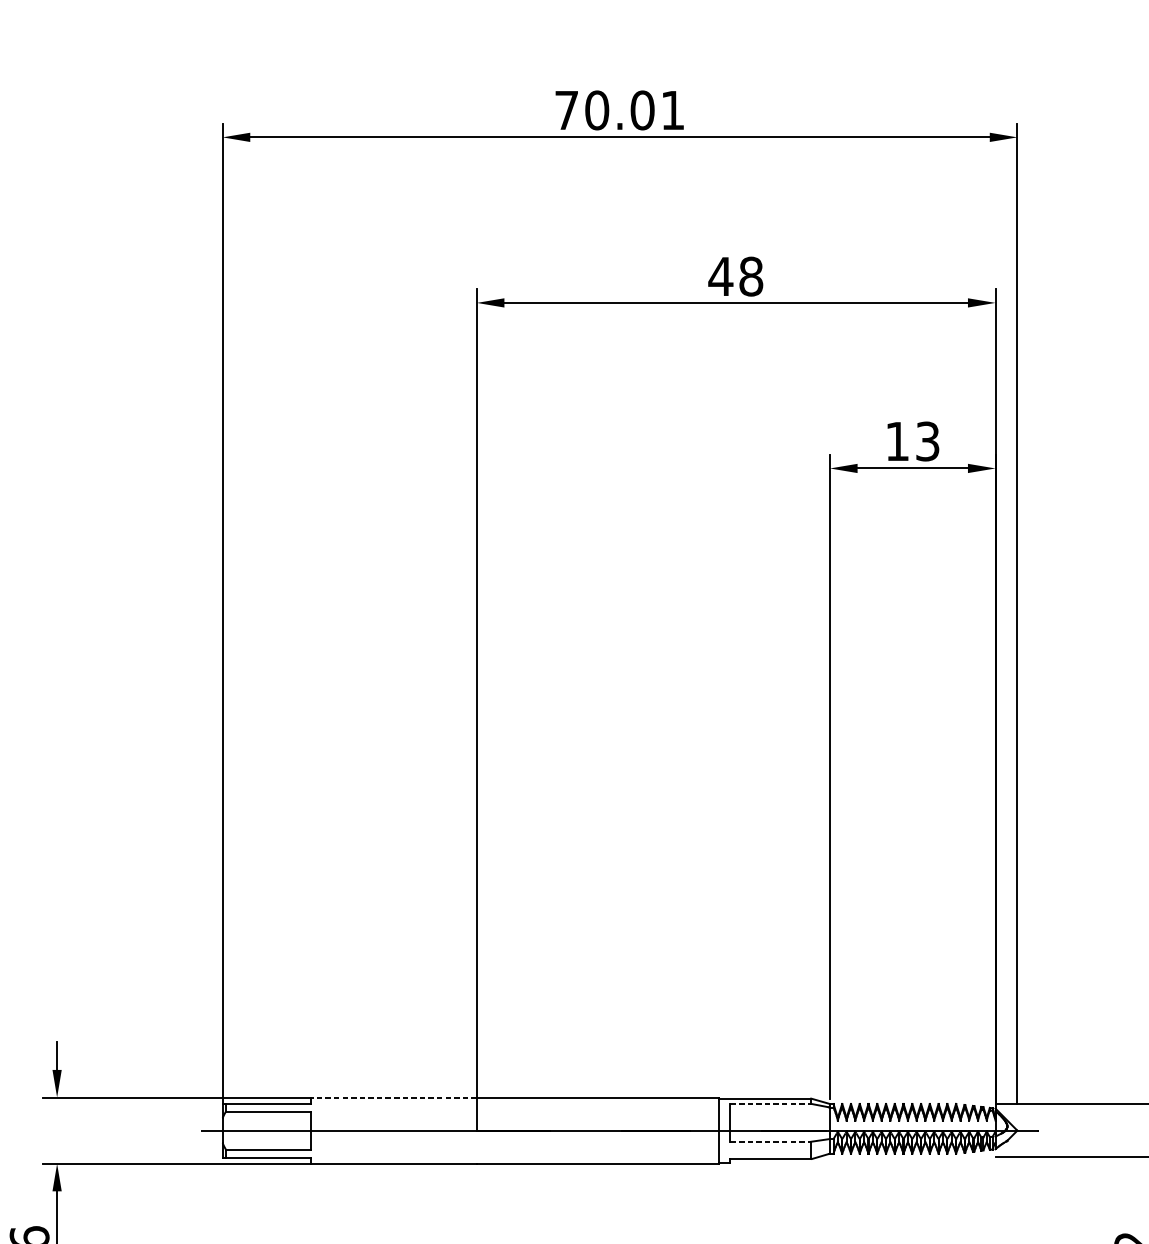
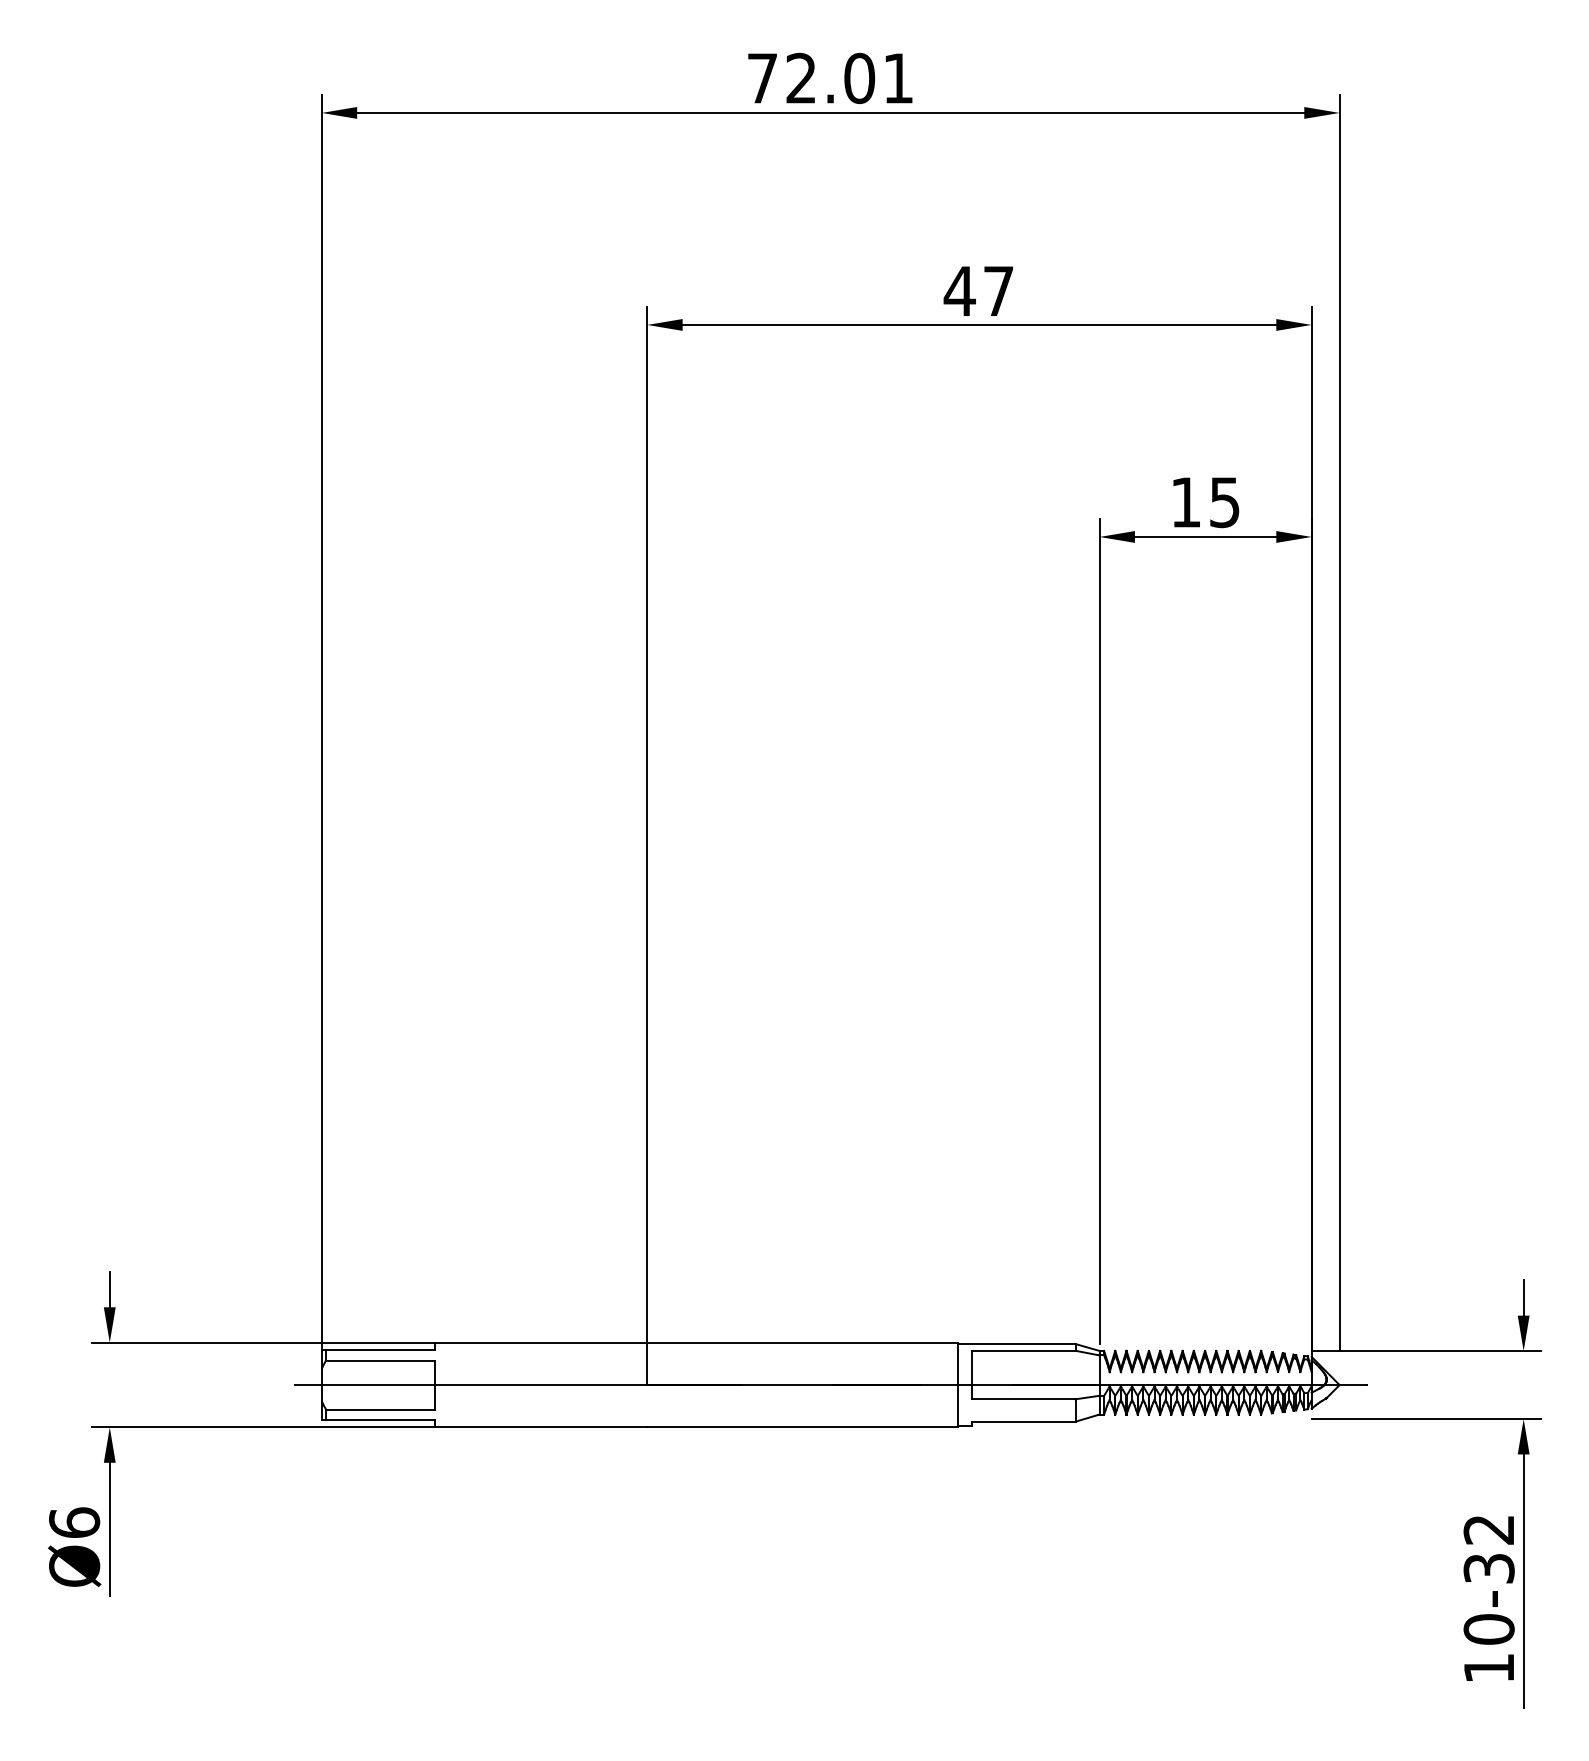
text: (597, 110) -> (801, 78), 70.01 -> 72.01
text: (751, 276) -> (998, 290), 48 -> 47
text: (927, 440) -> (1224, 501), 13 -> 15
line: (393, 1097) -> (540, 1342), dashed -> solid
line: (770, 1103) -> (1023, 1350), dashed -> solid
line: (770, 1141) -> (1023, 1399), dashed -> solid

